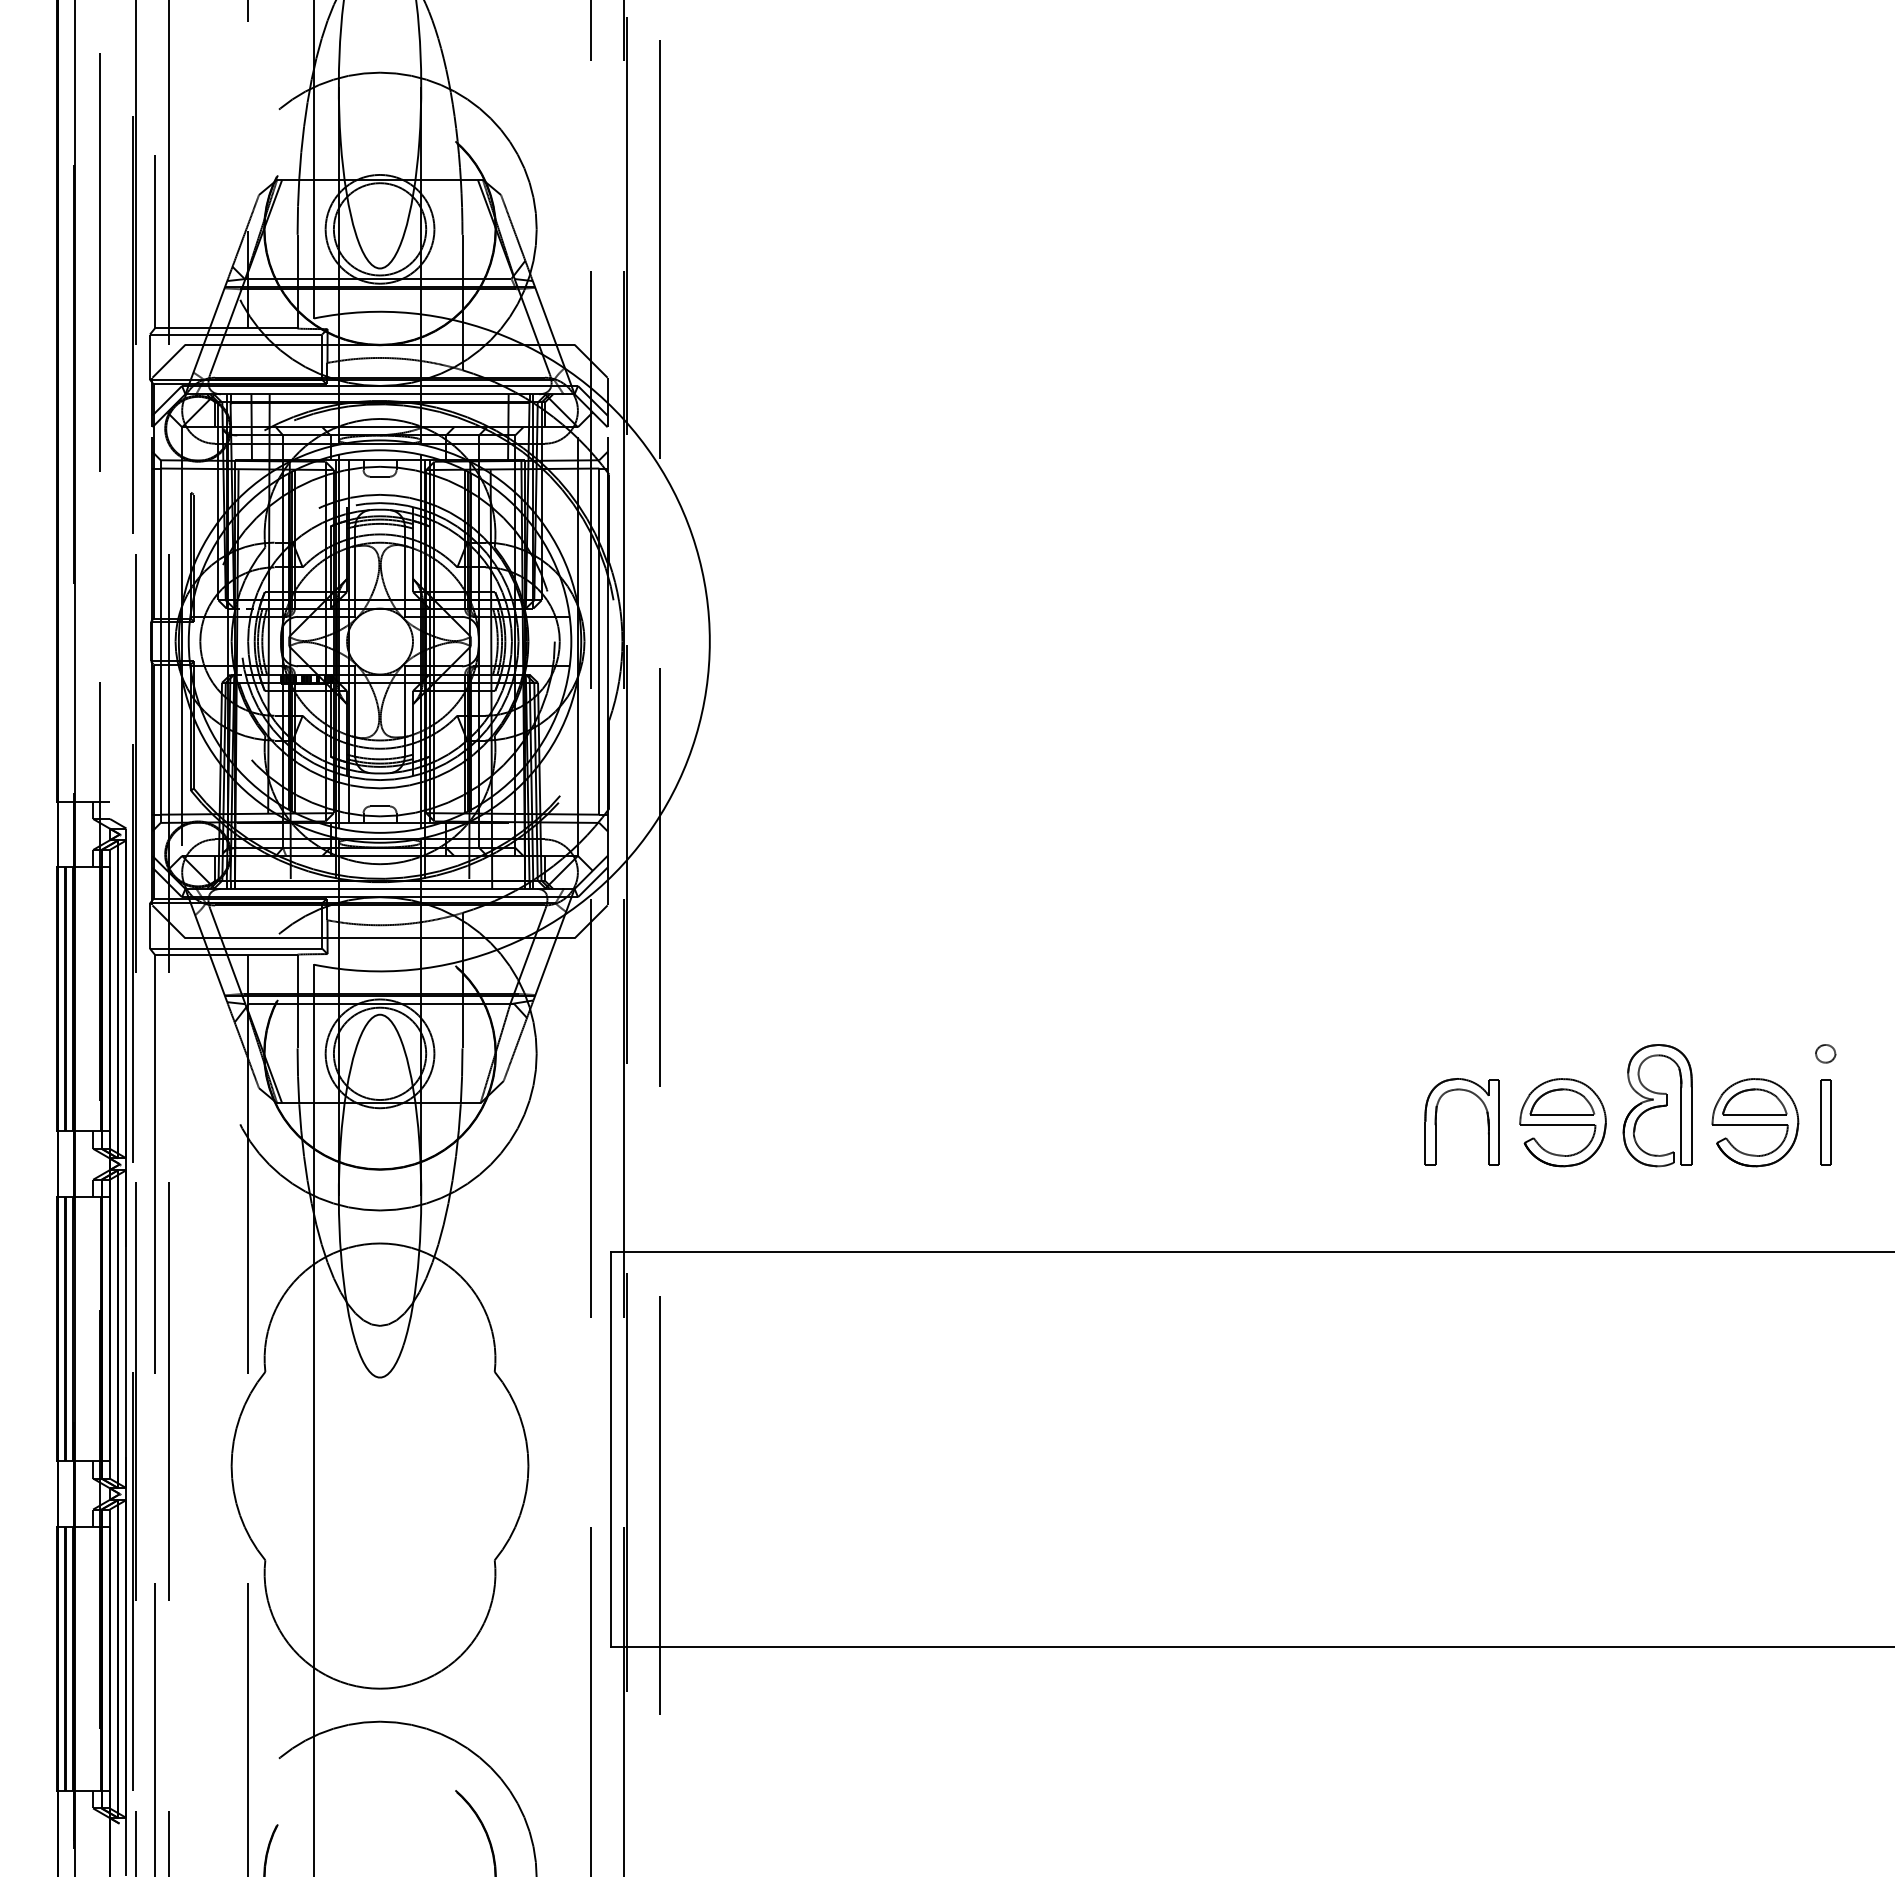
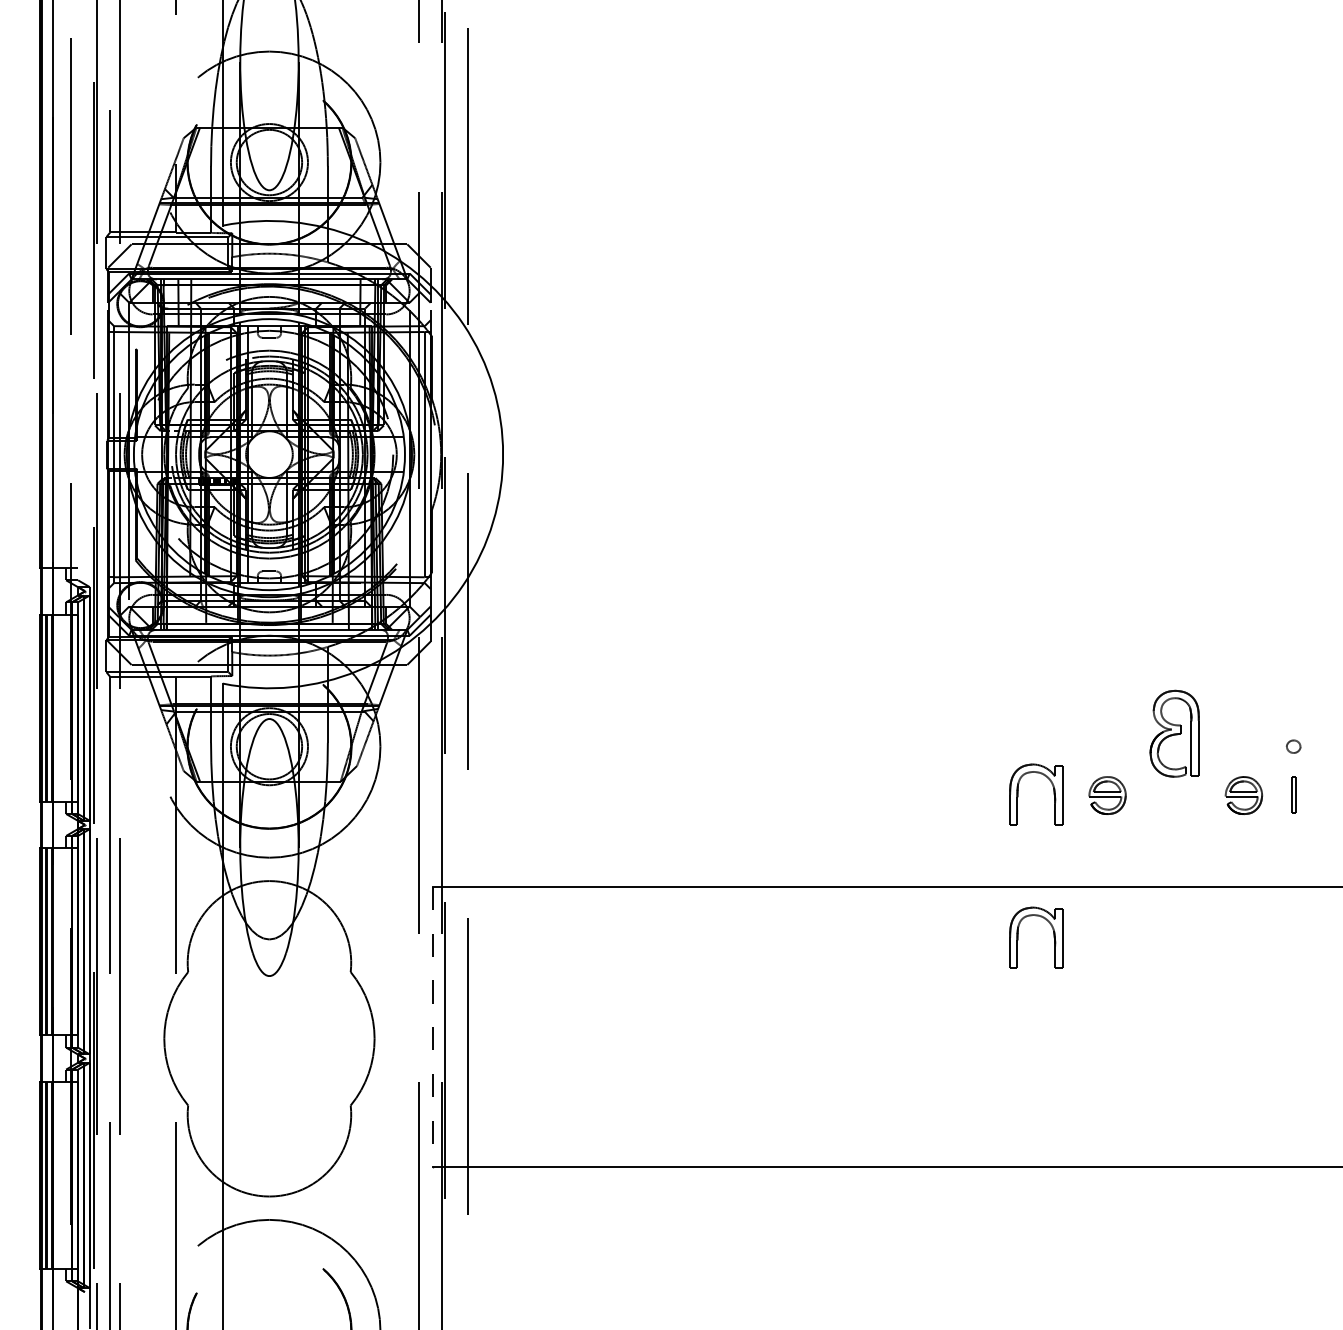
part: (1657, 1105) -> (1174, 733), moved
part: (1562, 1122) -> (1107, 795), size x0.6
part: (1755, 1122) -> (1243, 795), size x0.6
part: (1825, 1122) -> (1293, 795), size x0.6
part: (1436, 1323) -> (1017, 937), added
line: (610, 1449) -> (432, 1027), solid -> dashed

